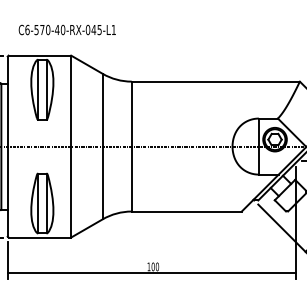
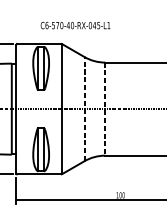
text: (66, 29) -> (74, 25), moved
line: (102, 146) -> (84, 109), solid -> dashed
line: (131, 146) -> (105, 109), solid -> dashed

